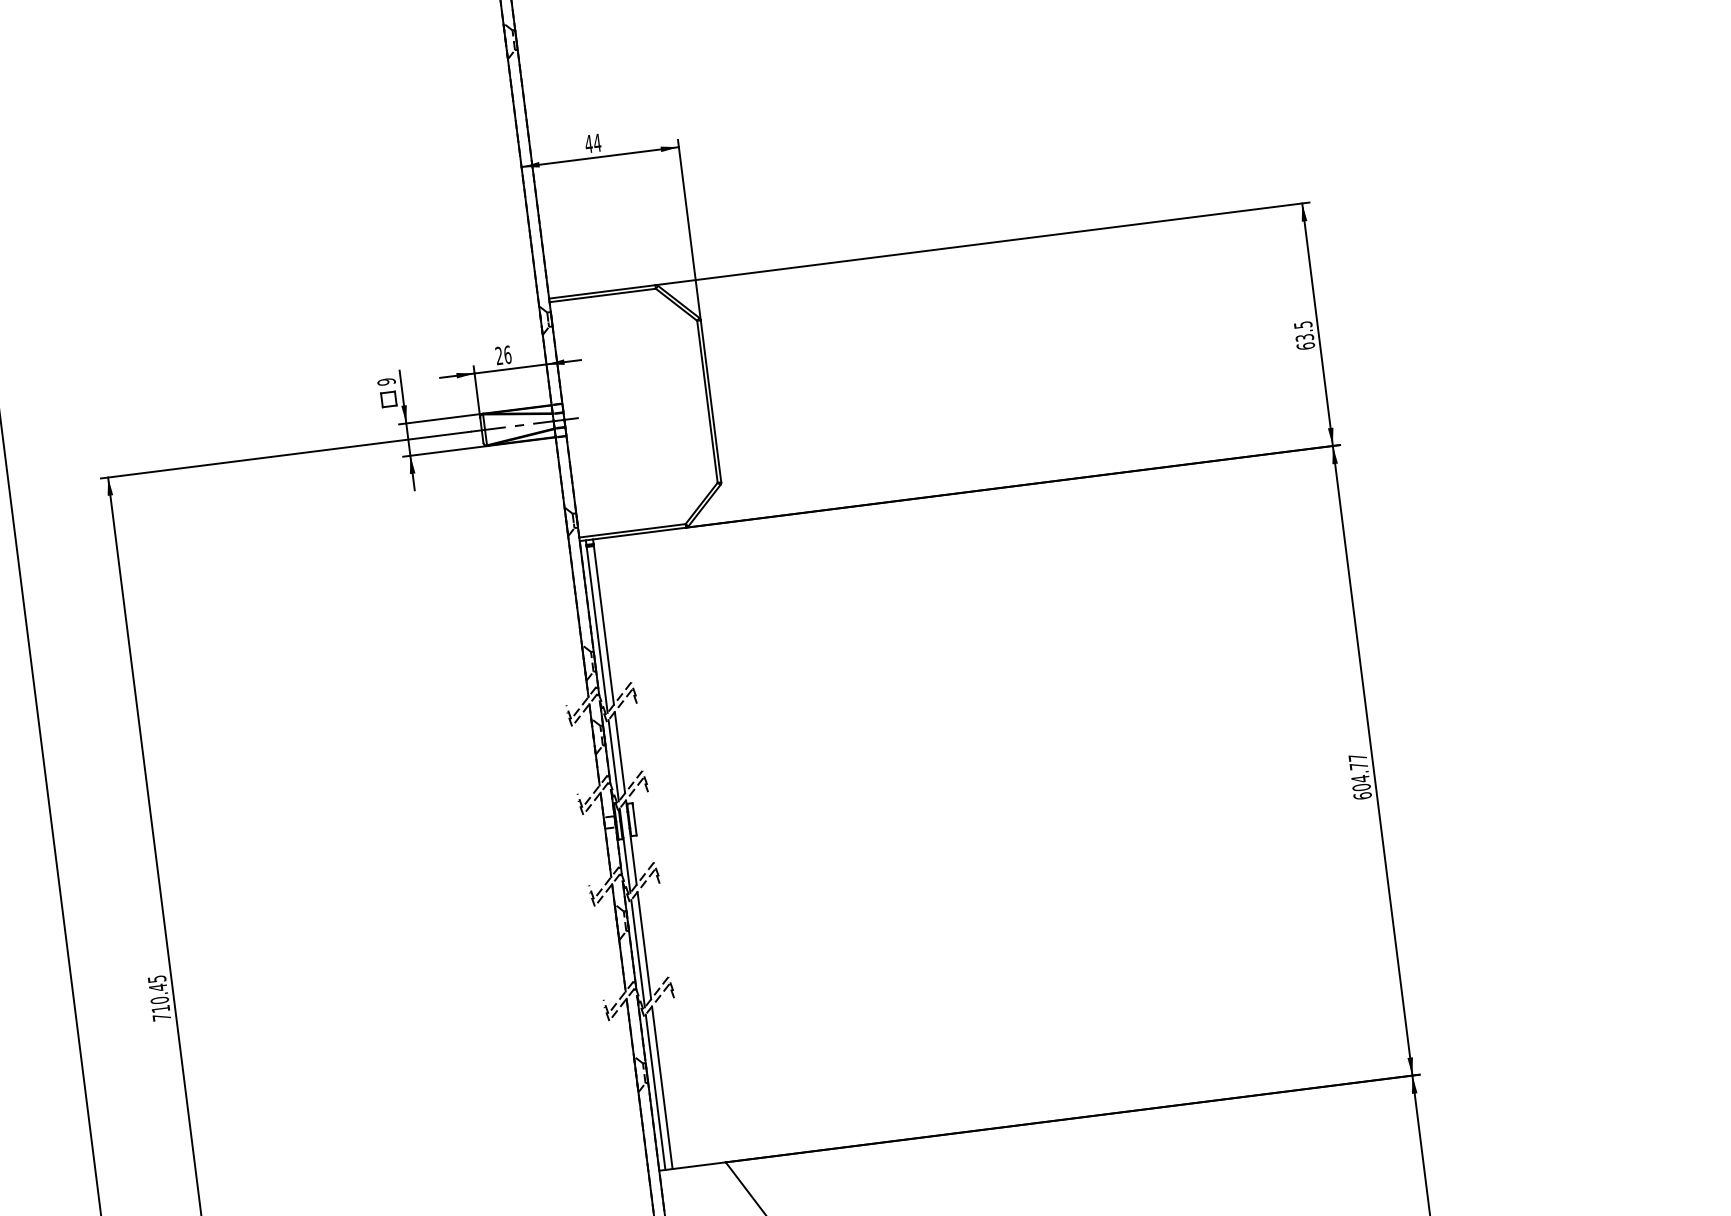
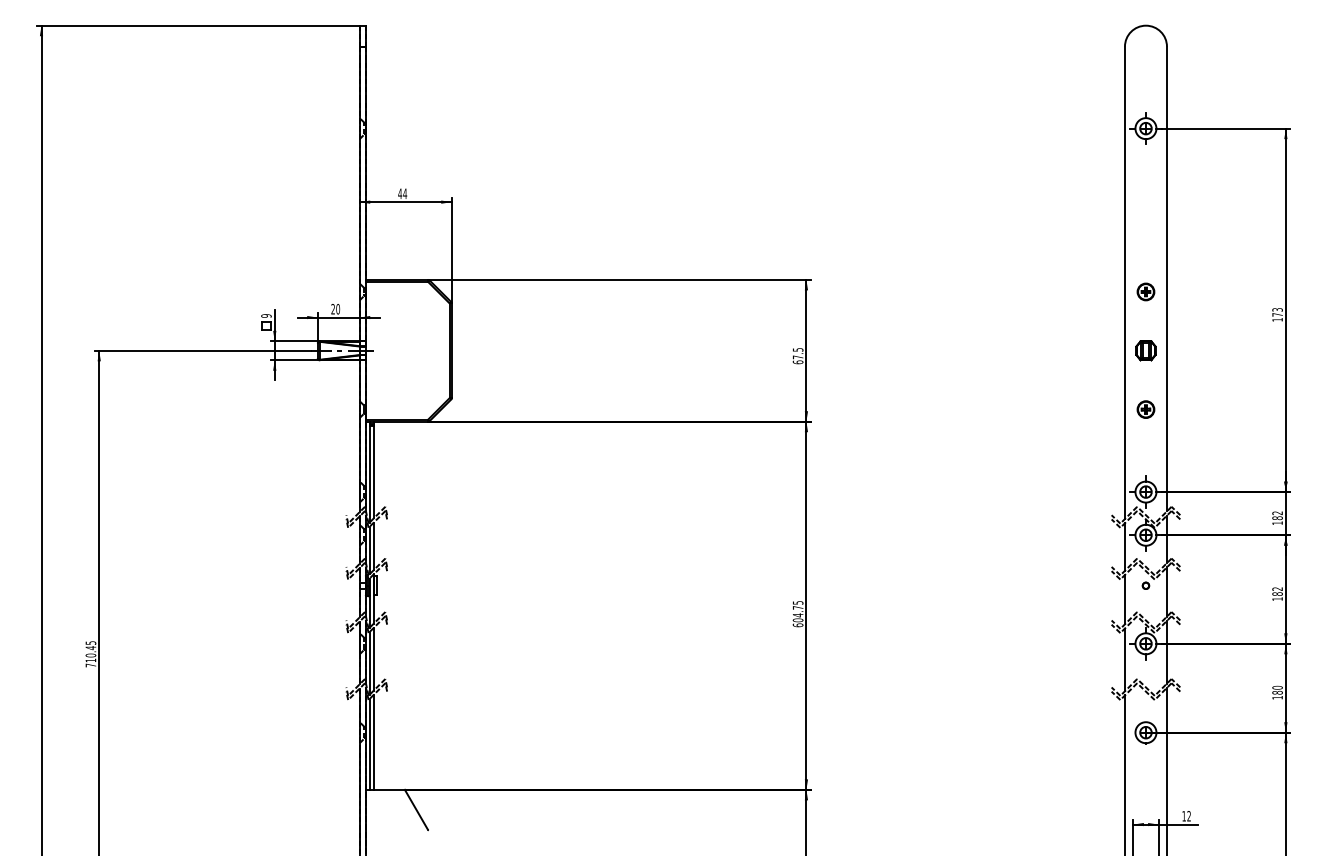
text: (1303, 338) -> (797, 357), 63.5 -> 67.5
text: (508, 353) -> (338, 308), 26 -> 20
text: (1358, 756) -> (798, 602), 604.77 -> 604.75

